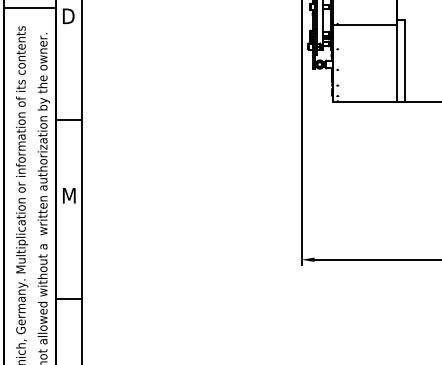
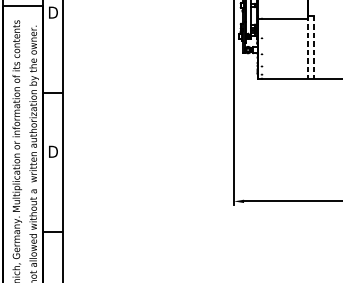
line: (397, 60) -> (308, 46), solid -> dashed
line: (405, 60) -> (314, 46), solid -> dashed
text: (69, 195) -> (54, 151), M -> D

